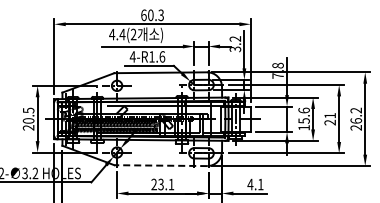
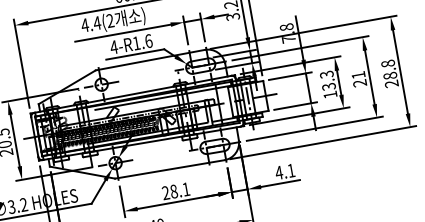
text: (303, 115) -> (327, 80), 15.6 -> 13.3
text: (356, 115) -> (389, 69), 26.2 -> 28.8
line: (160, 165) -> (169, 169), dashed -> solid
text: (160, 183) -> (173, 190), 23.1 -> 28.1

